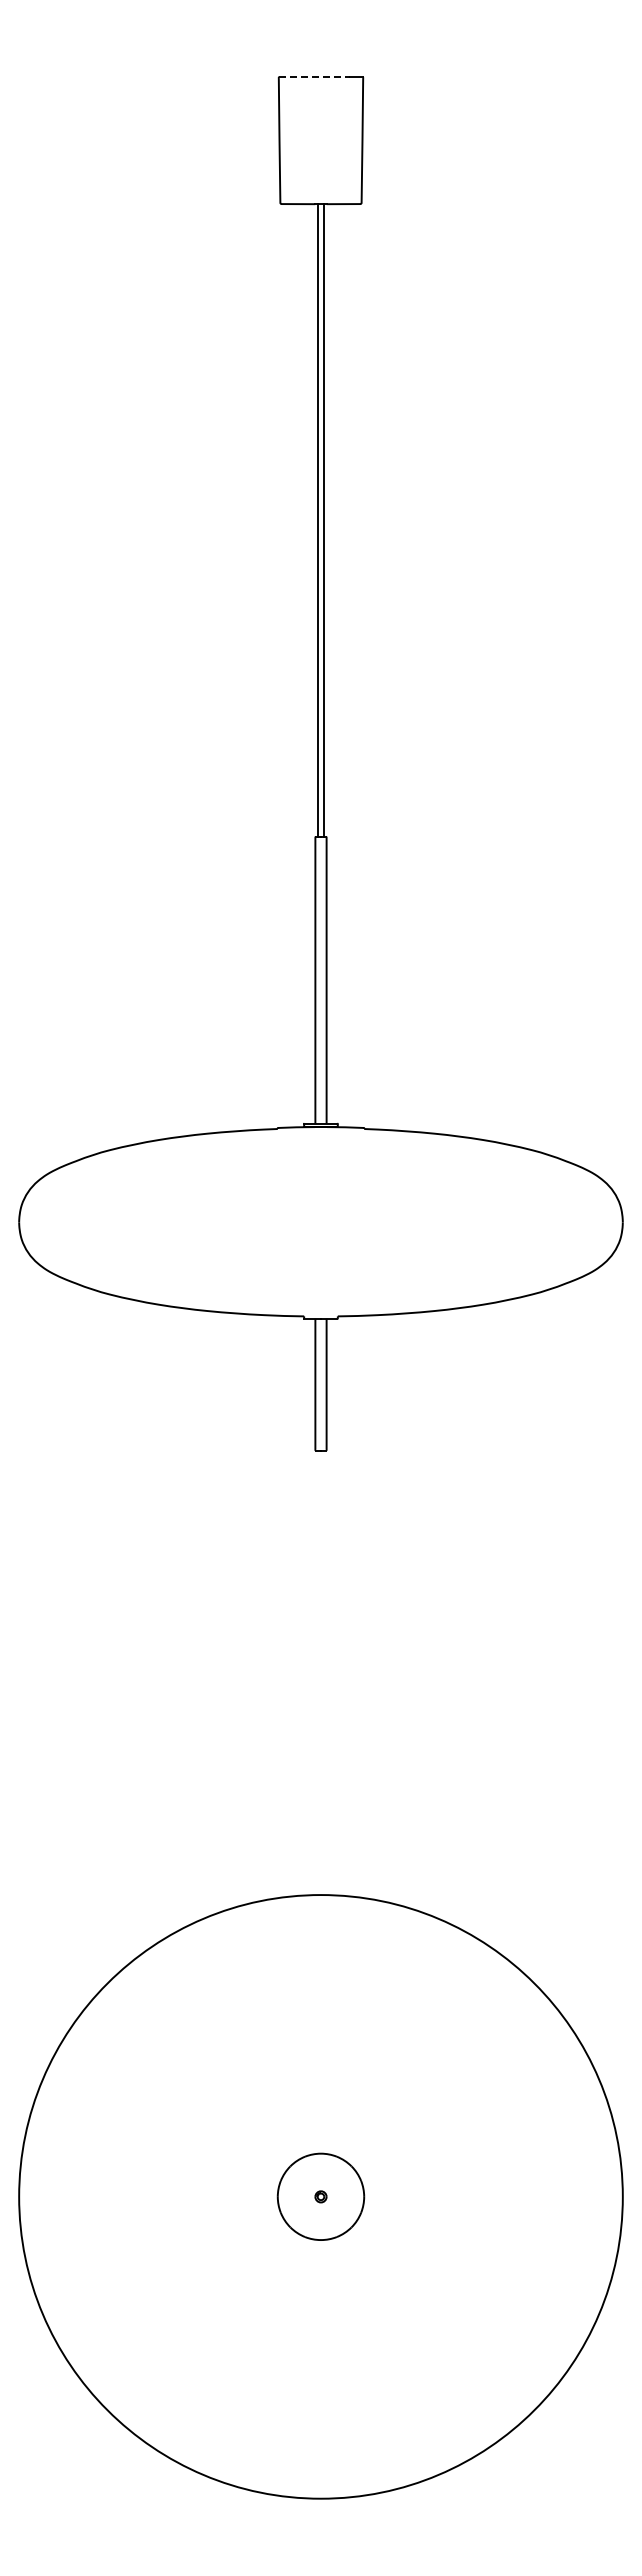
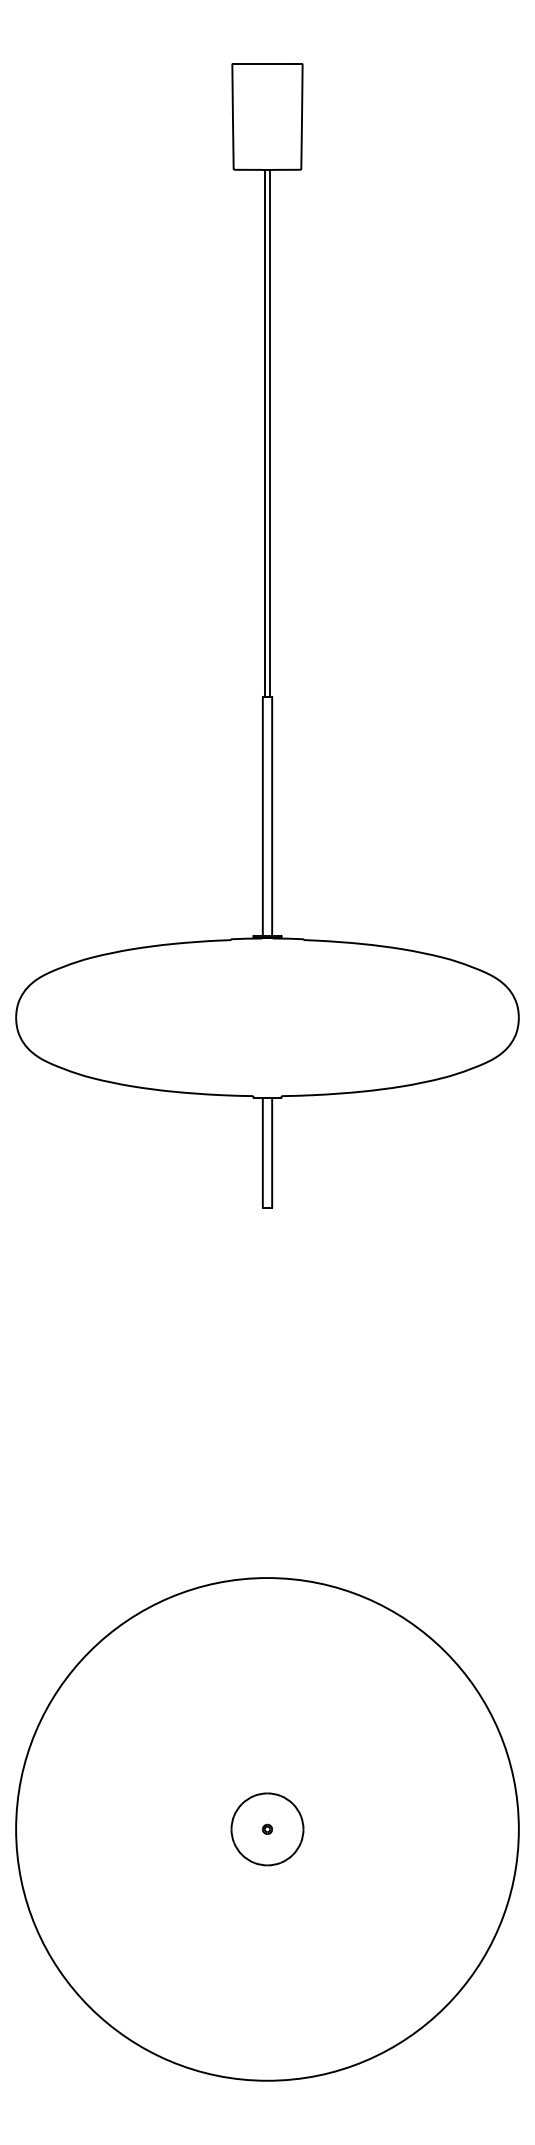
line: (314, 77) -> (262, 64), dashed -> solid

